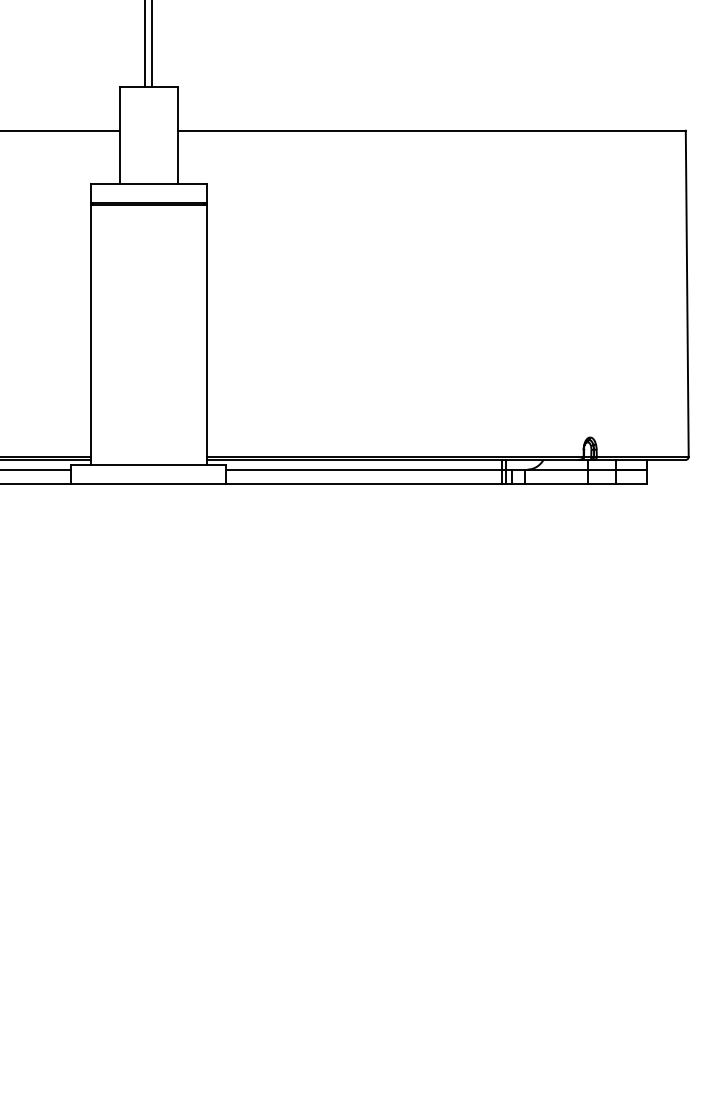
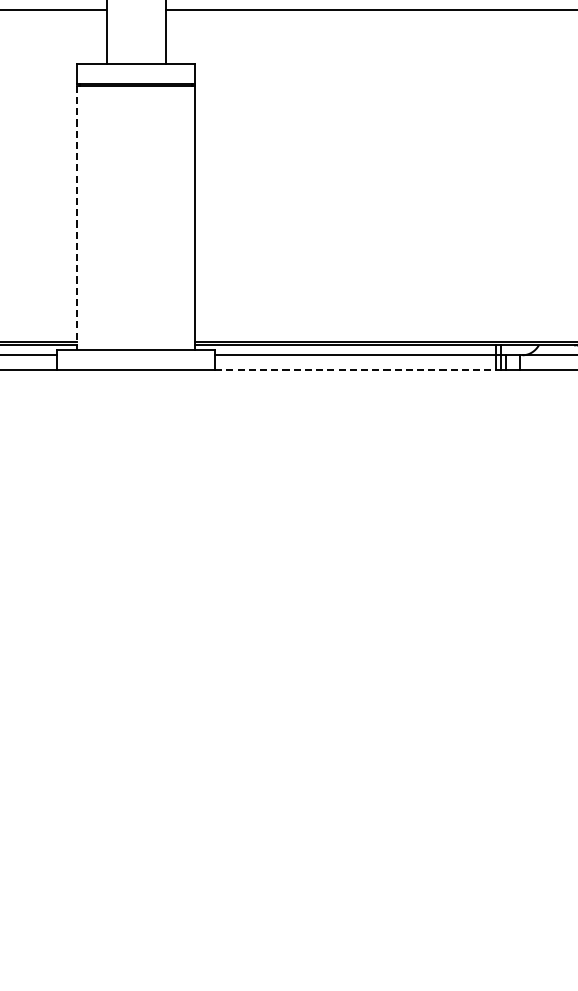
line: (90, 335) -> (76, 218), solid -> dashed
line: (363, 484) -> (355, 370), solid -> dashed

